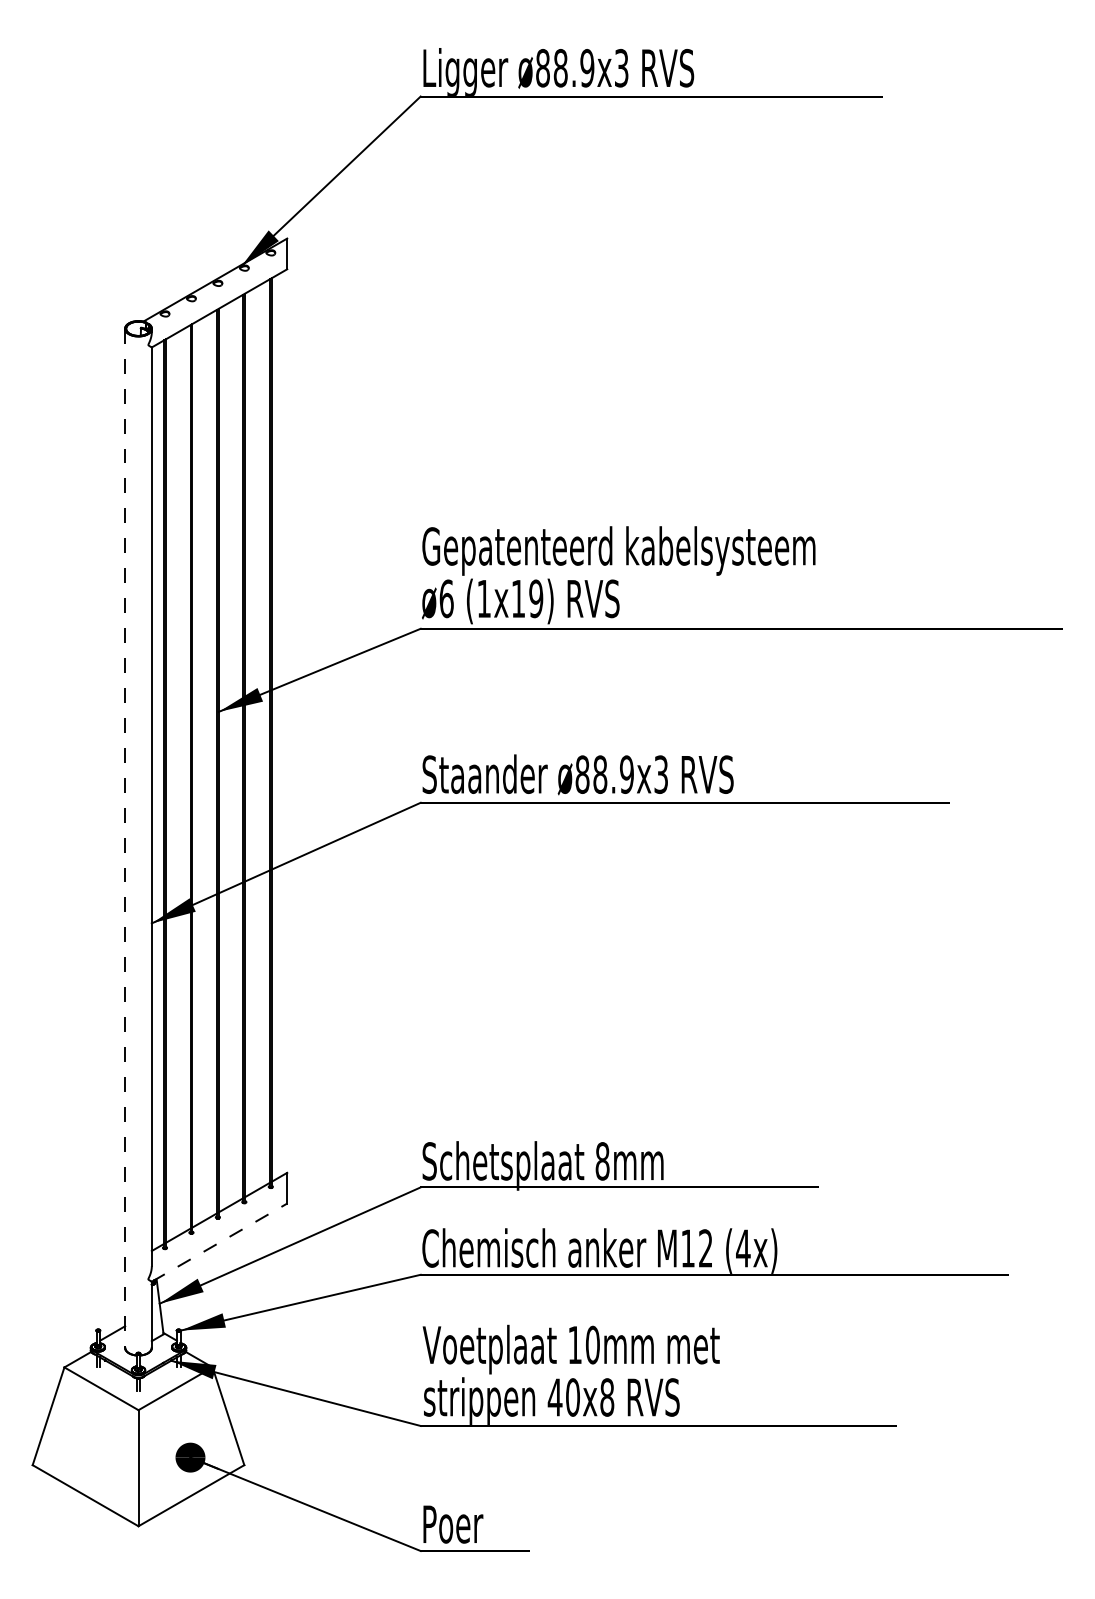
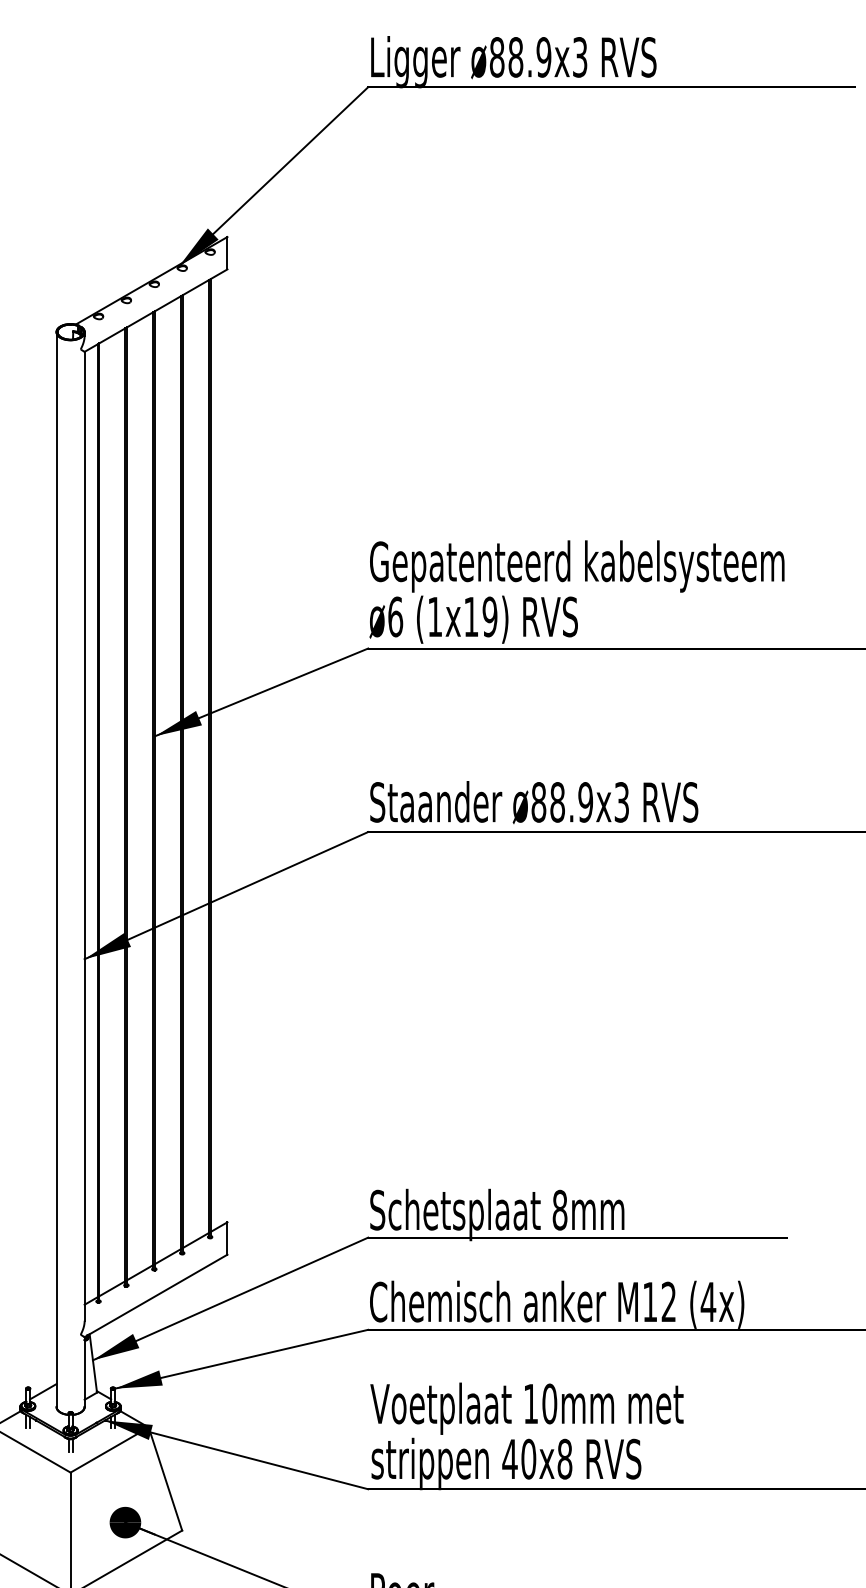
line: (125, 838) -> (56, 869), dashed -> solid
line: (219, 1242) -> (156, 1295), dashed -> solid

